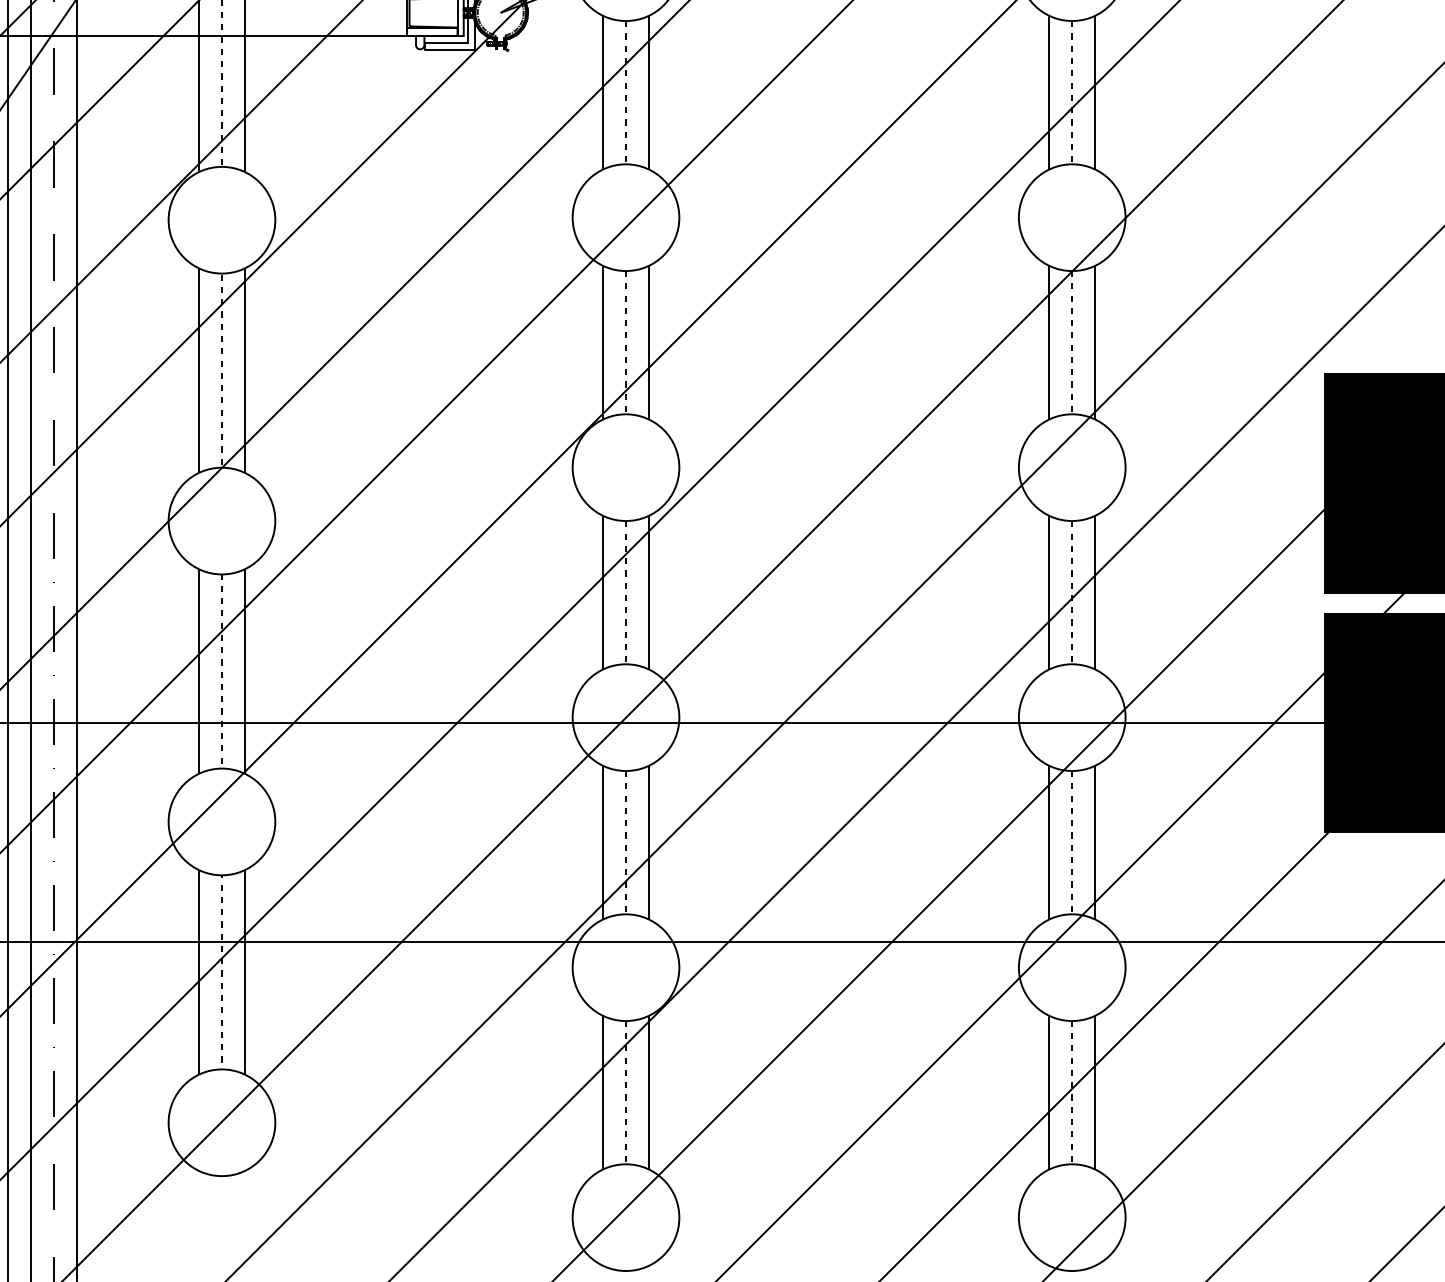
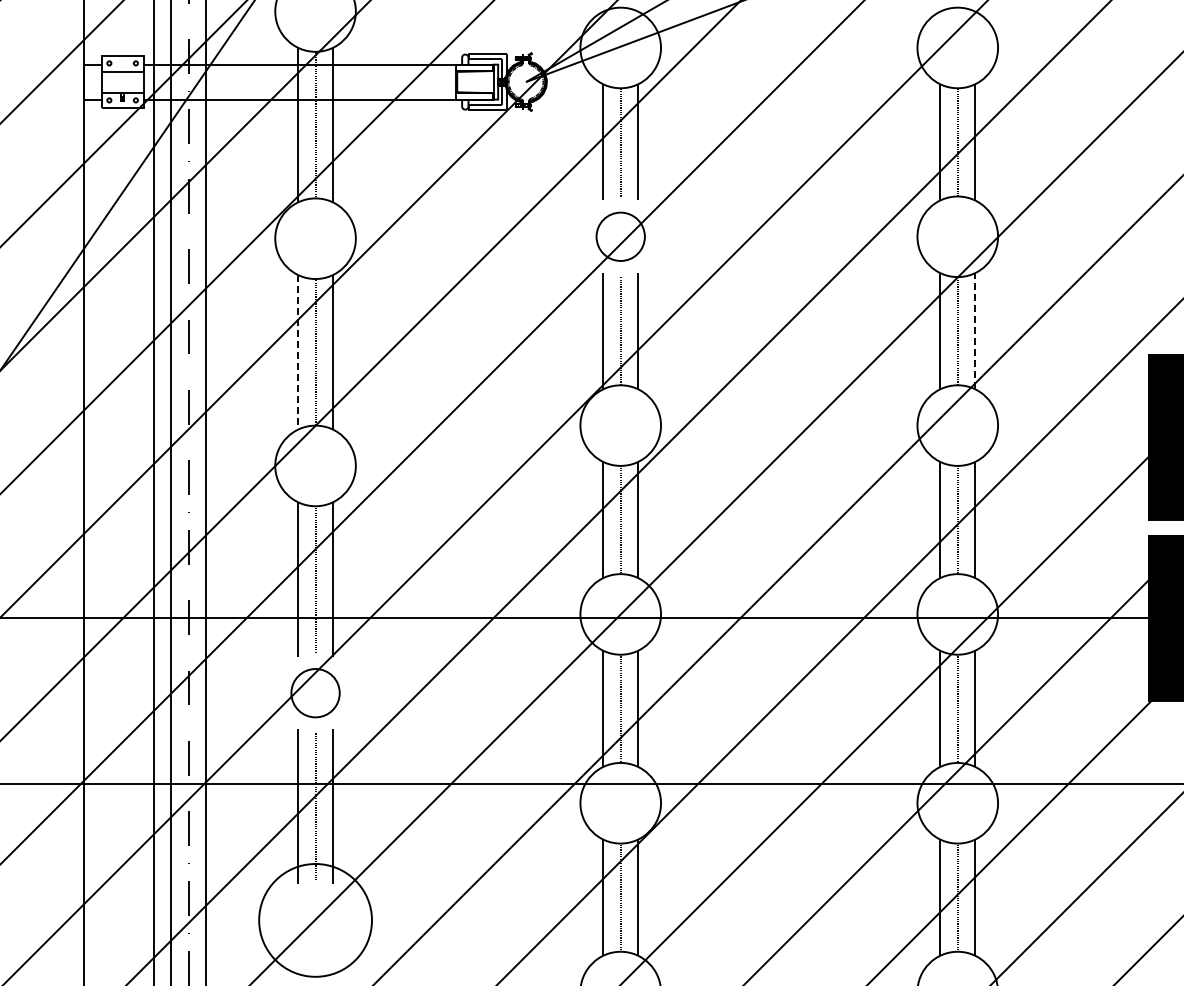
circle: (625, 217) -> (620, 236), size x0.6
line: (1095, 341) -> (975, 330), solid -> dashed
line: (199, 370) -> (298, 352), solid -> dashed
circle: (221, 821) -> (315, 692), size x0.6
circle: (221, 1122) -> (315, 920), size x1.4

